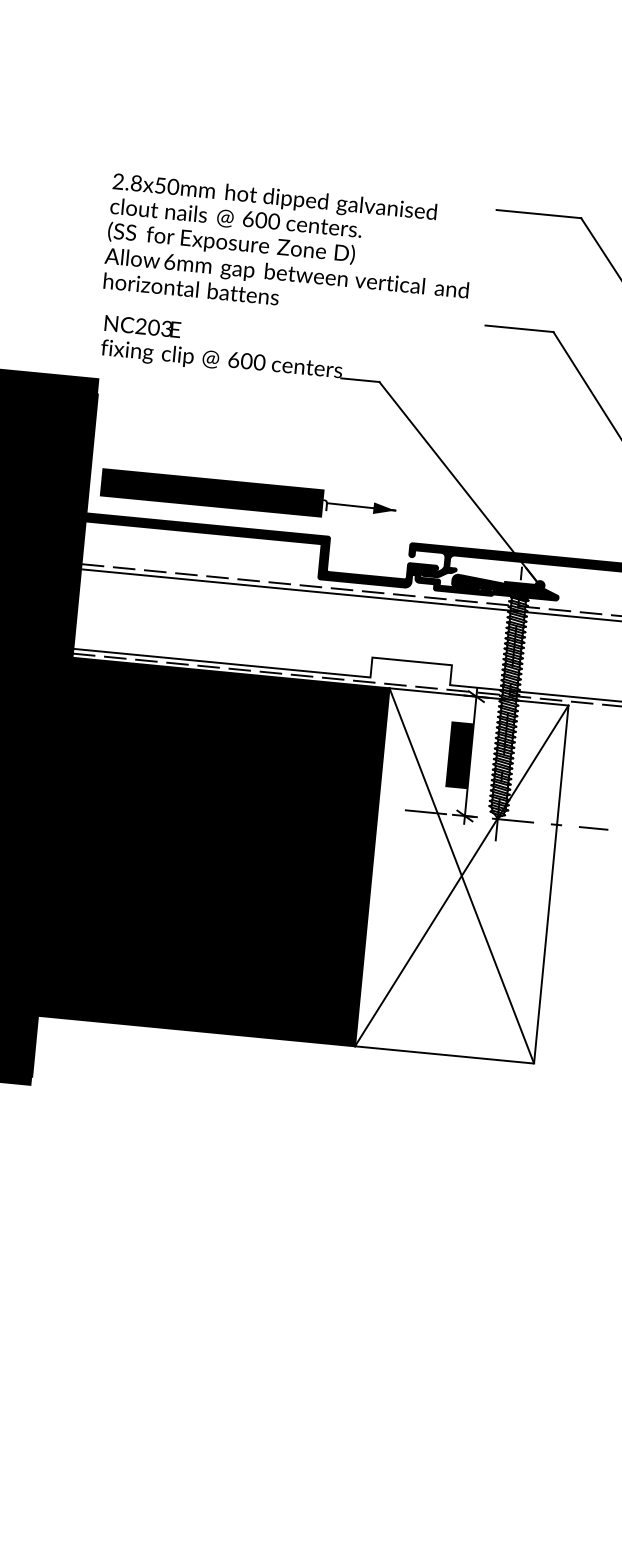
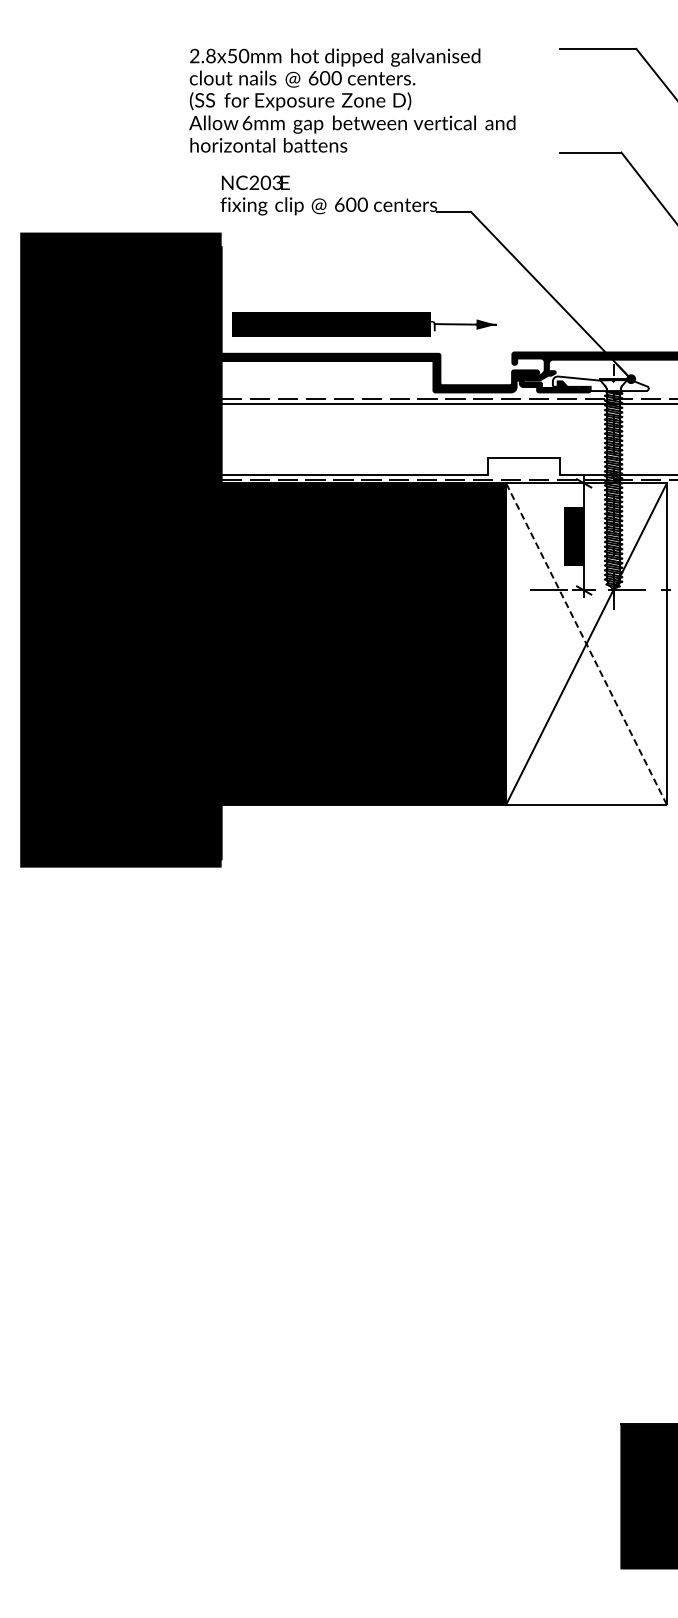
text: (289, 248) -> (352, 100), moved
fill: (505, 587) -> (600, 383), removed
line: (461, 876) -> (586, 644), solid -> dashed

